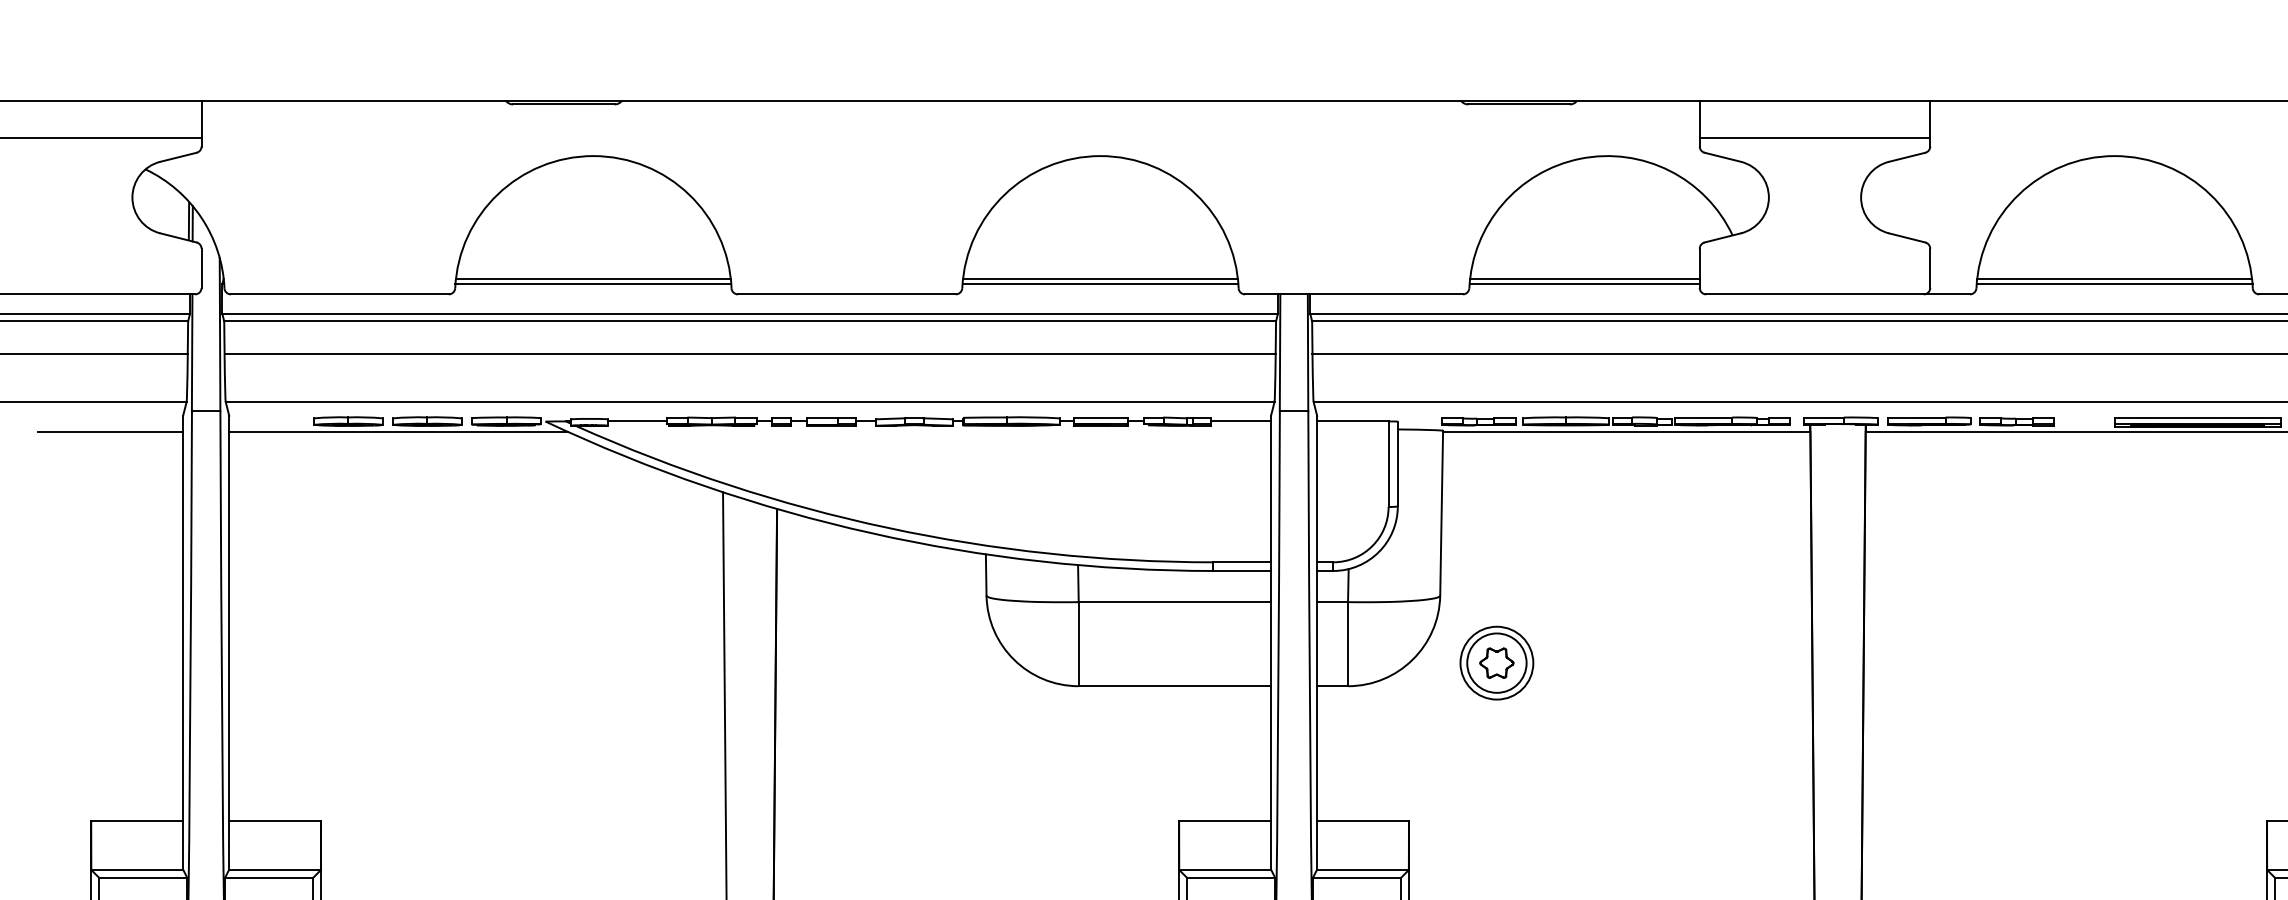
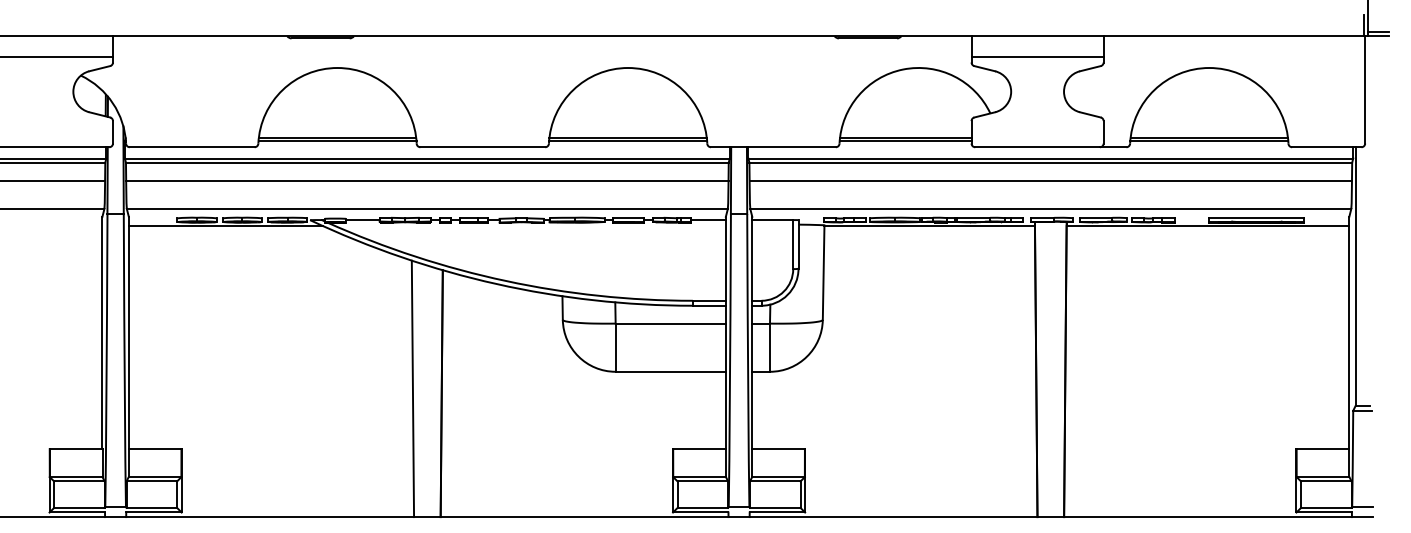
line: (109, 432) -> (60, 226), removed
part: (1497, 663) -> (855, 358), removed

